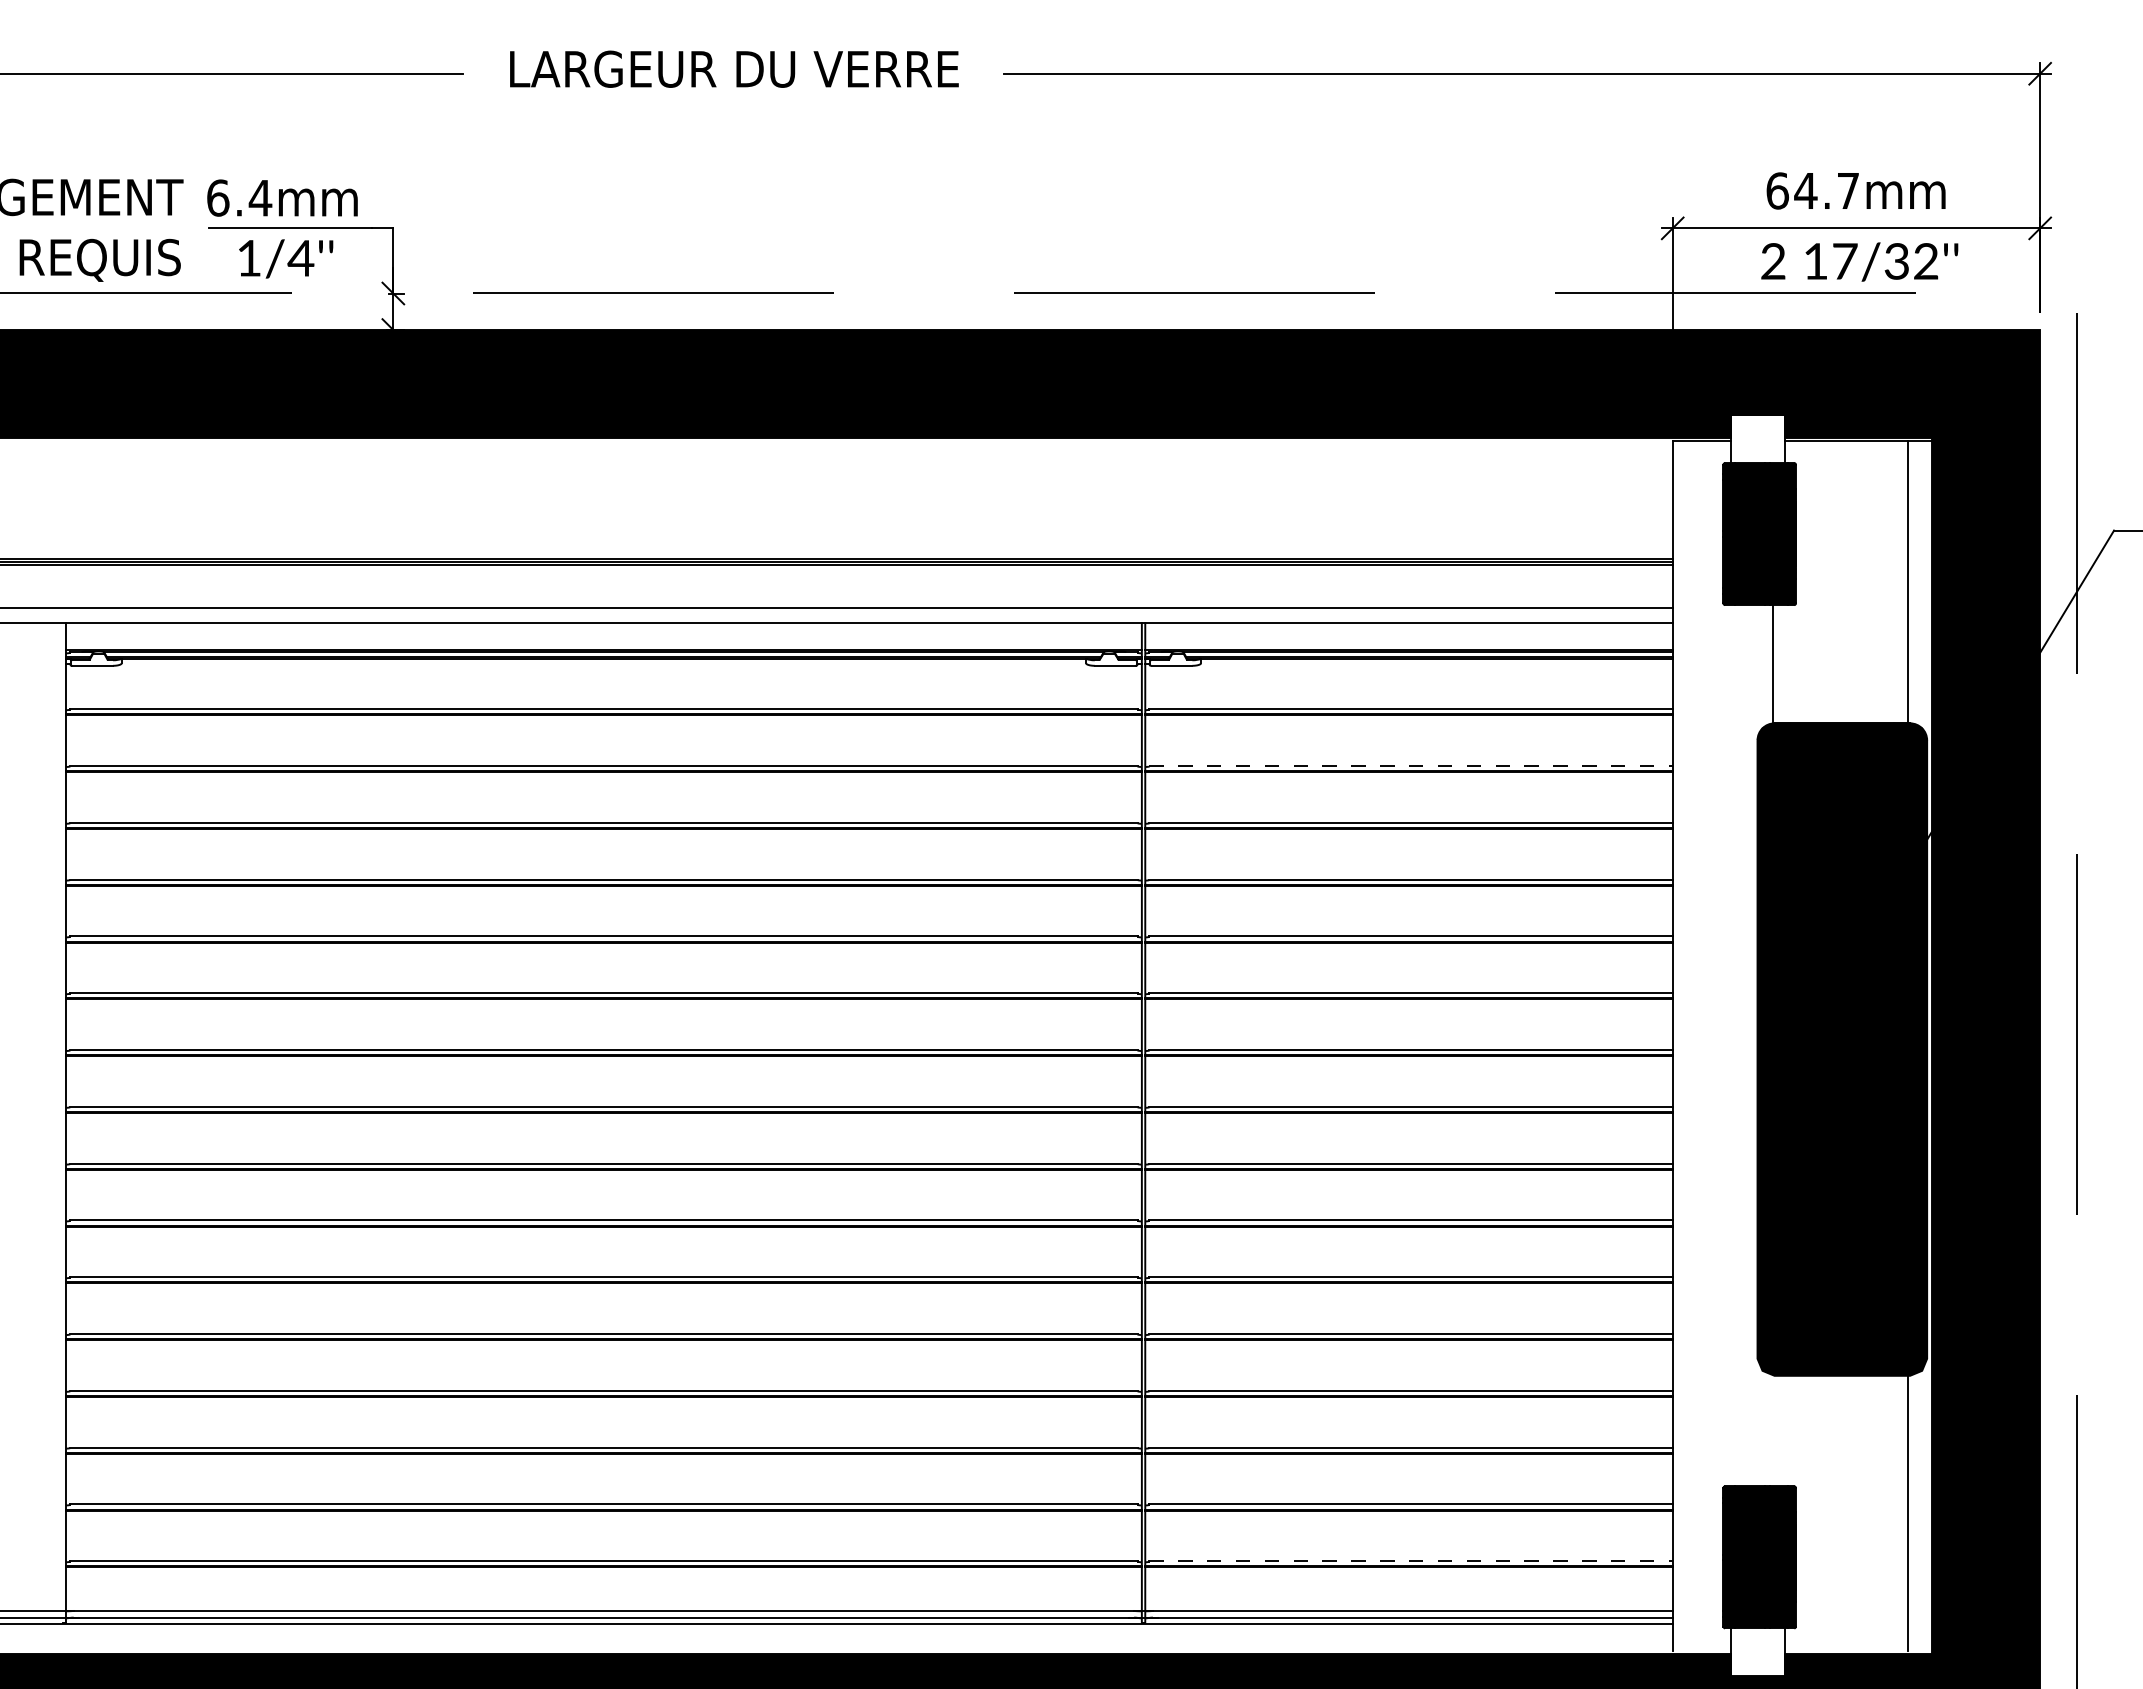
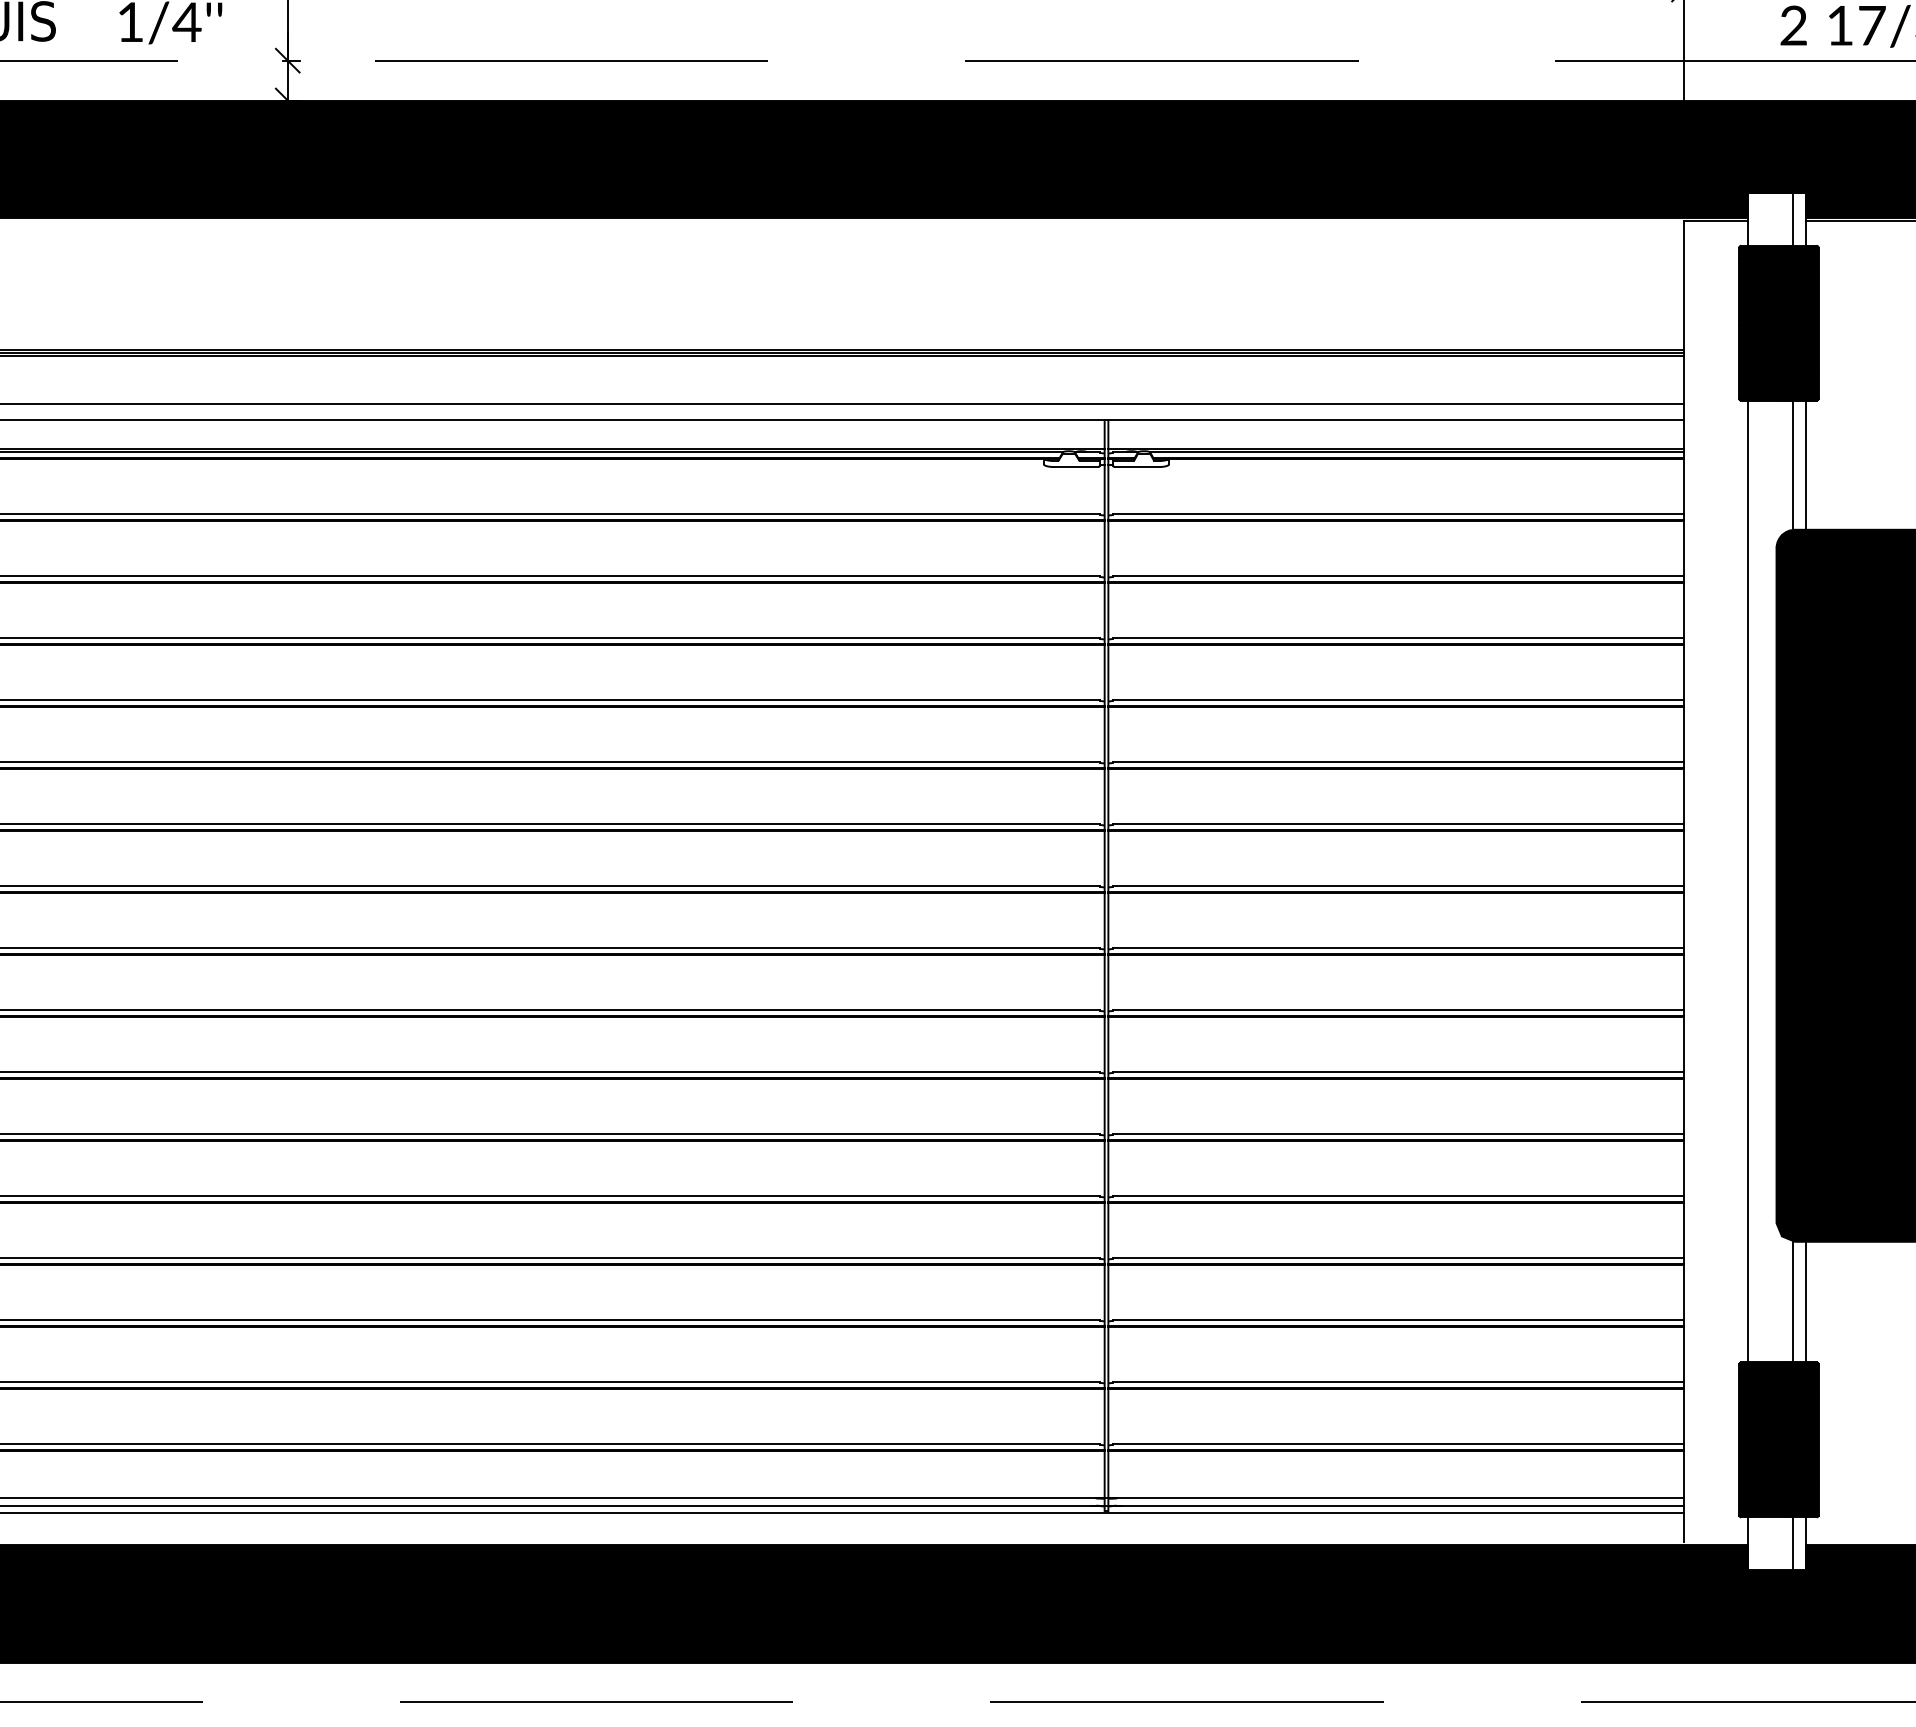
line: (1772, 439) -> (1792, 220), added
line: (1784, 664) -> (1805, 465), added
line: (1410, 766) -> (1397, 576), dashed -> solid
line: (1731, 1045) -> (1748, 881), added
line: (1772, 1430) -> (1792, 1301), added
line: (1784, 1430) -> (1805, 1301), added
line: (1410, 1561) -> (1397, 1444), dashed -> solid
line: (1772, 1652) -> (1792, 1543), added

